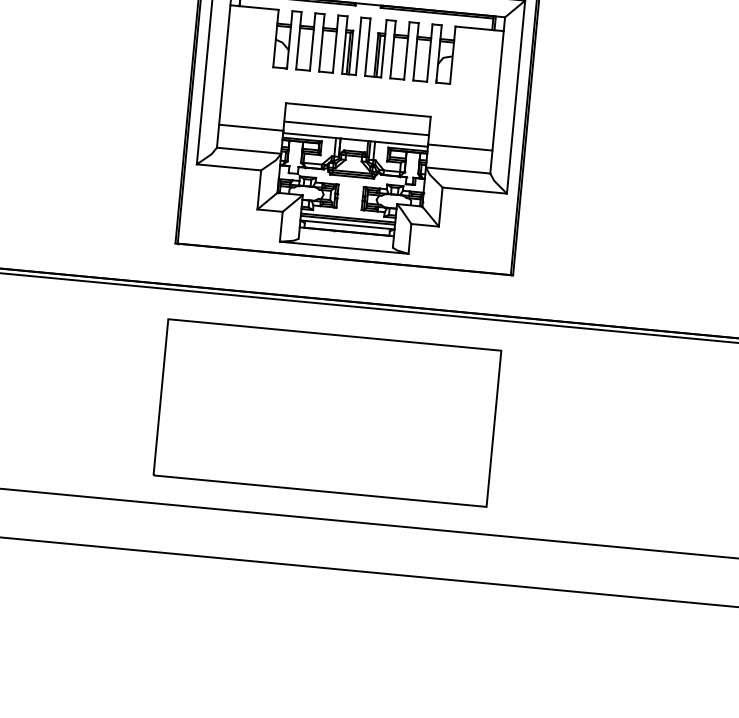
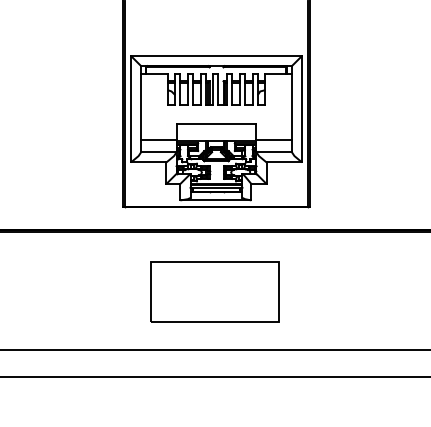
line: (356, 128) -> (216, 134), removed
part: (326, 412) -> (214, 291), size x0.7

